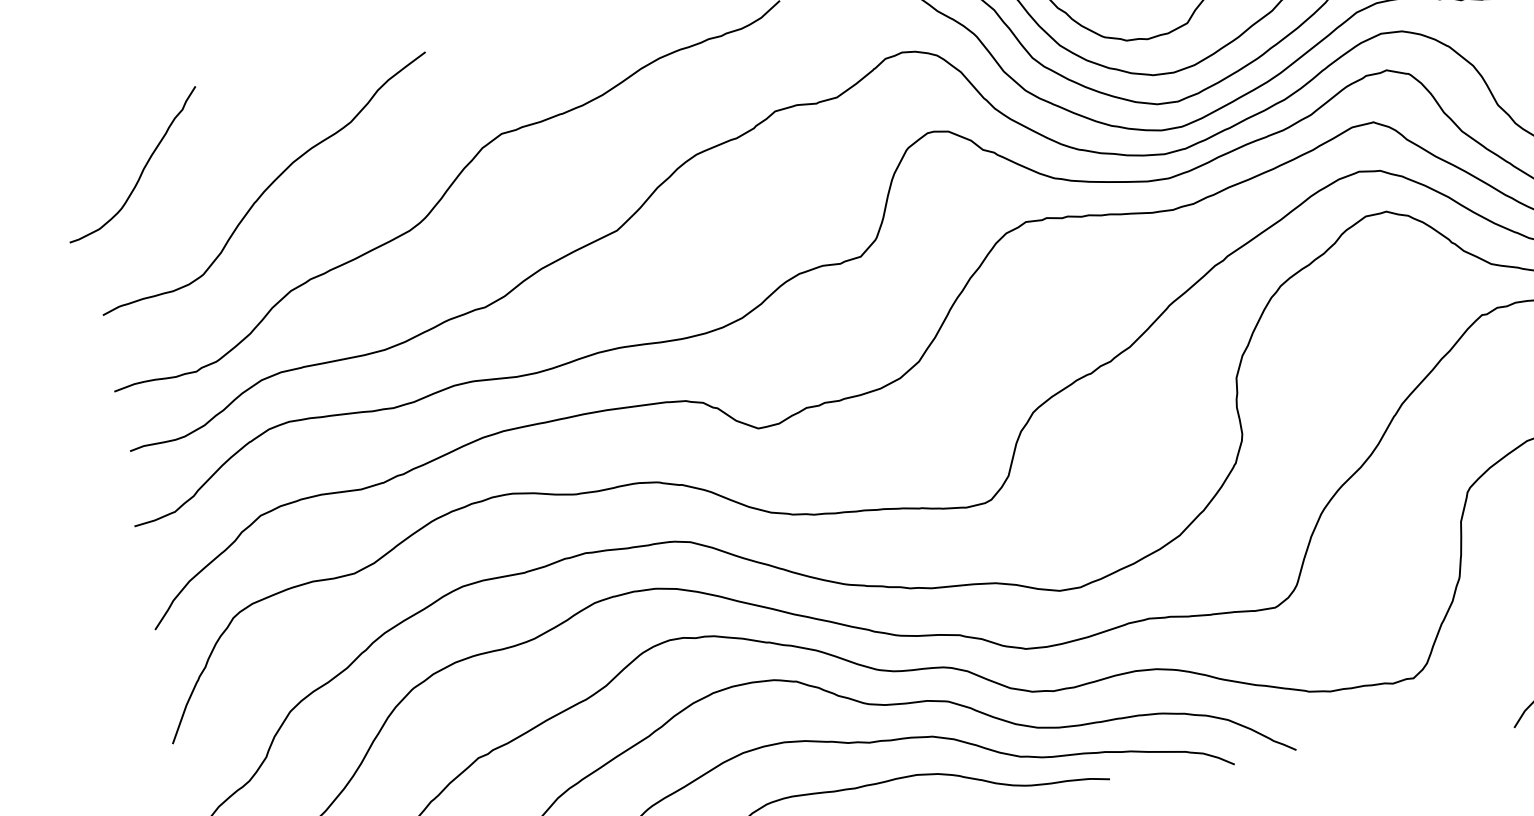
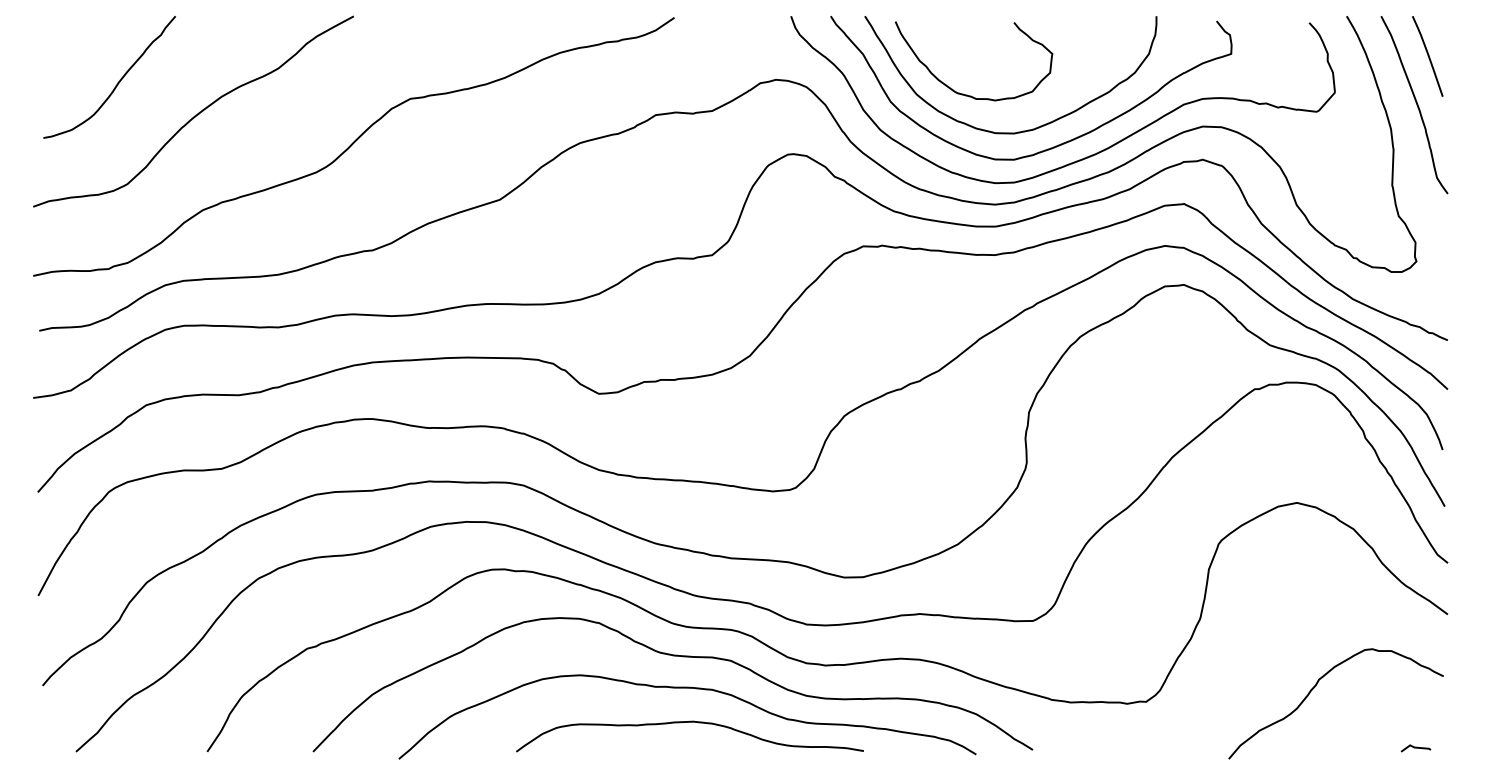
curve: (142, 169) -> (117, 82), moved

